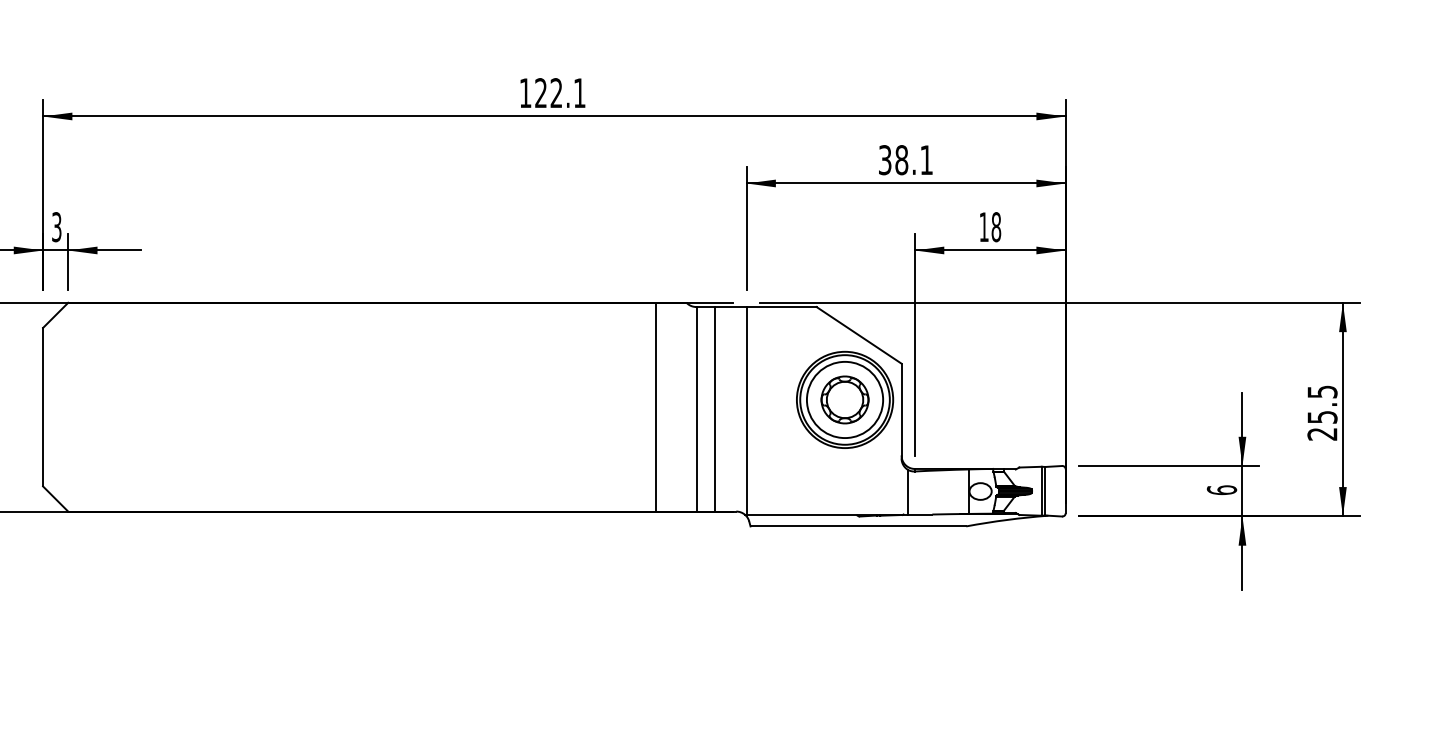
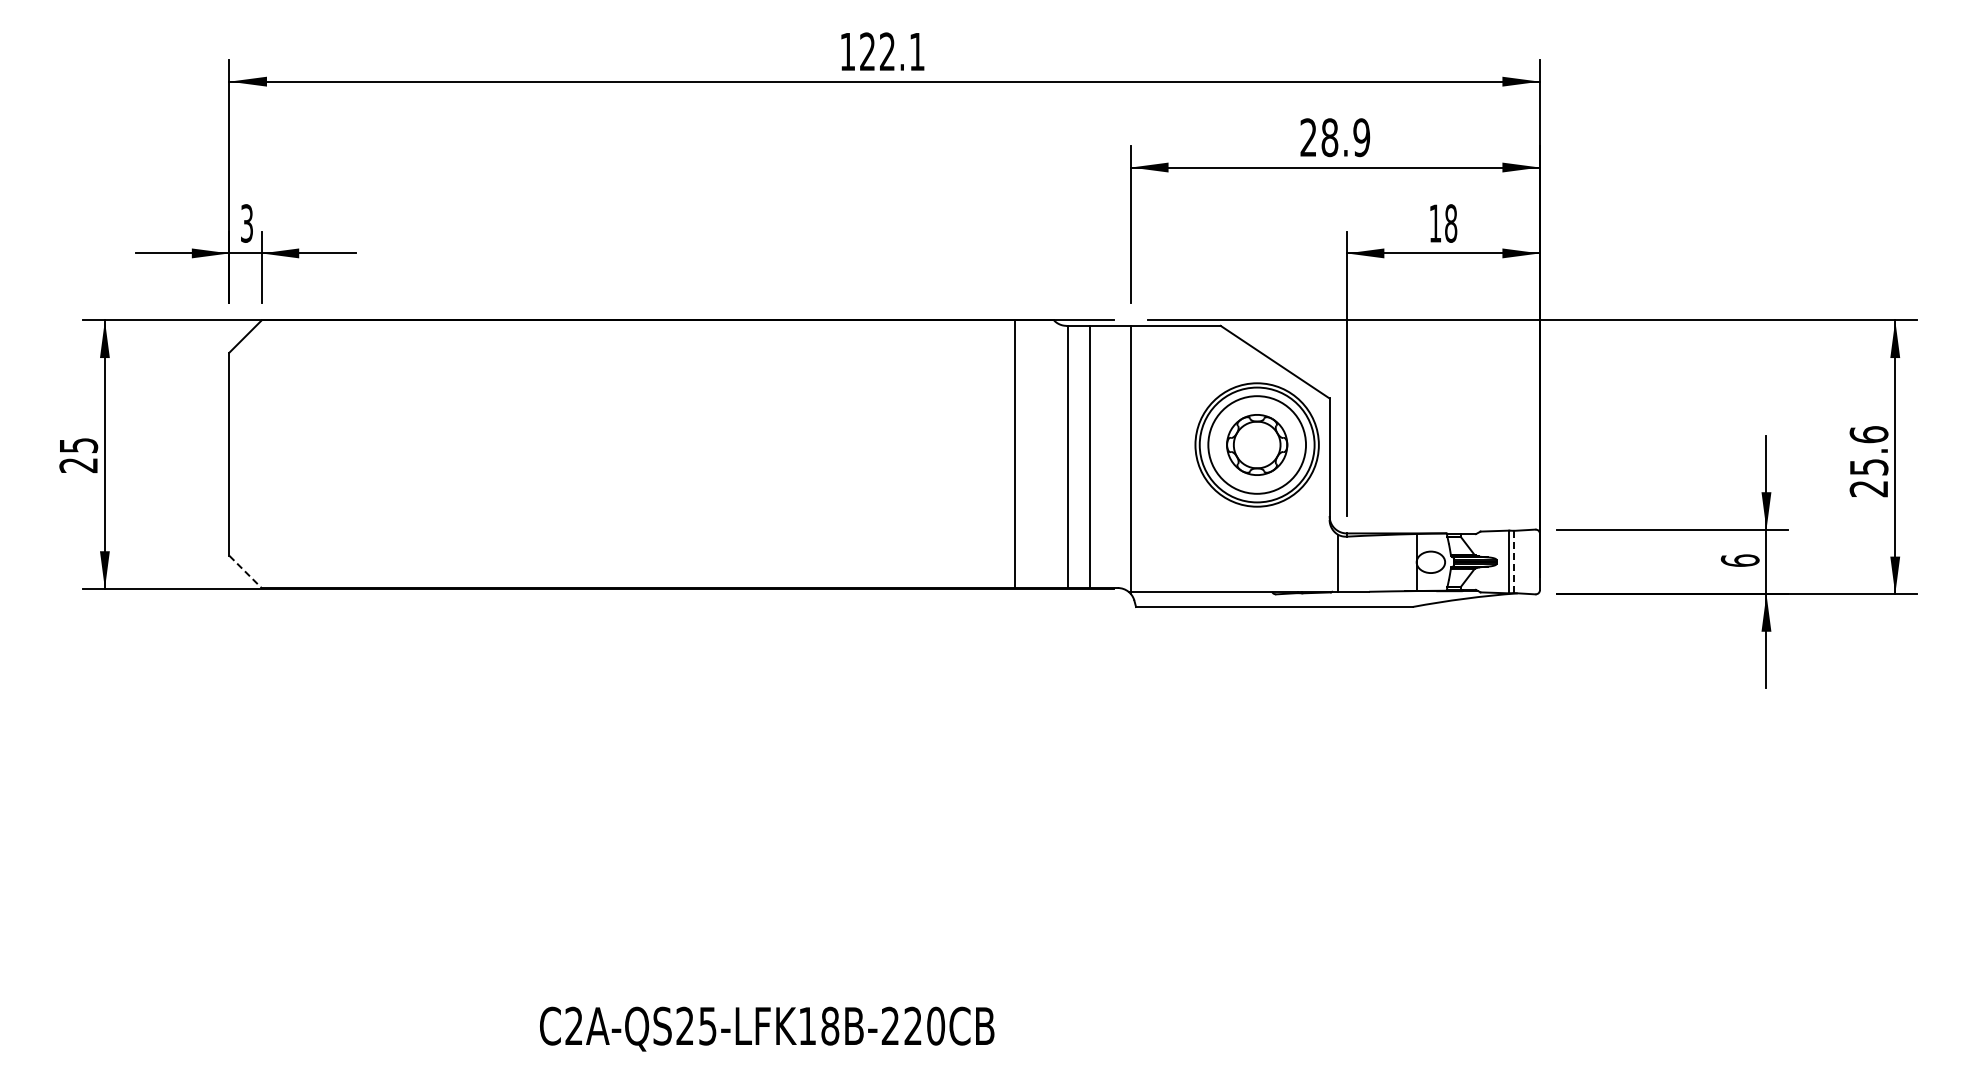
text: (906, 160) -> (1335, 137), 38.1 -> 28.9
text: (1322, 391) -> (1868, 434), 25.5 -> 25.6
line: (1045, 491) -> (1513, 562), solid -> dashed
line: (55, 498) -> (245, 571), solid -> dashed

